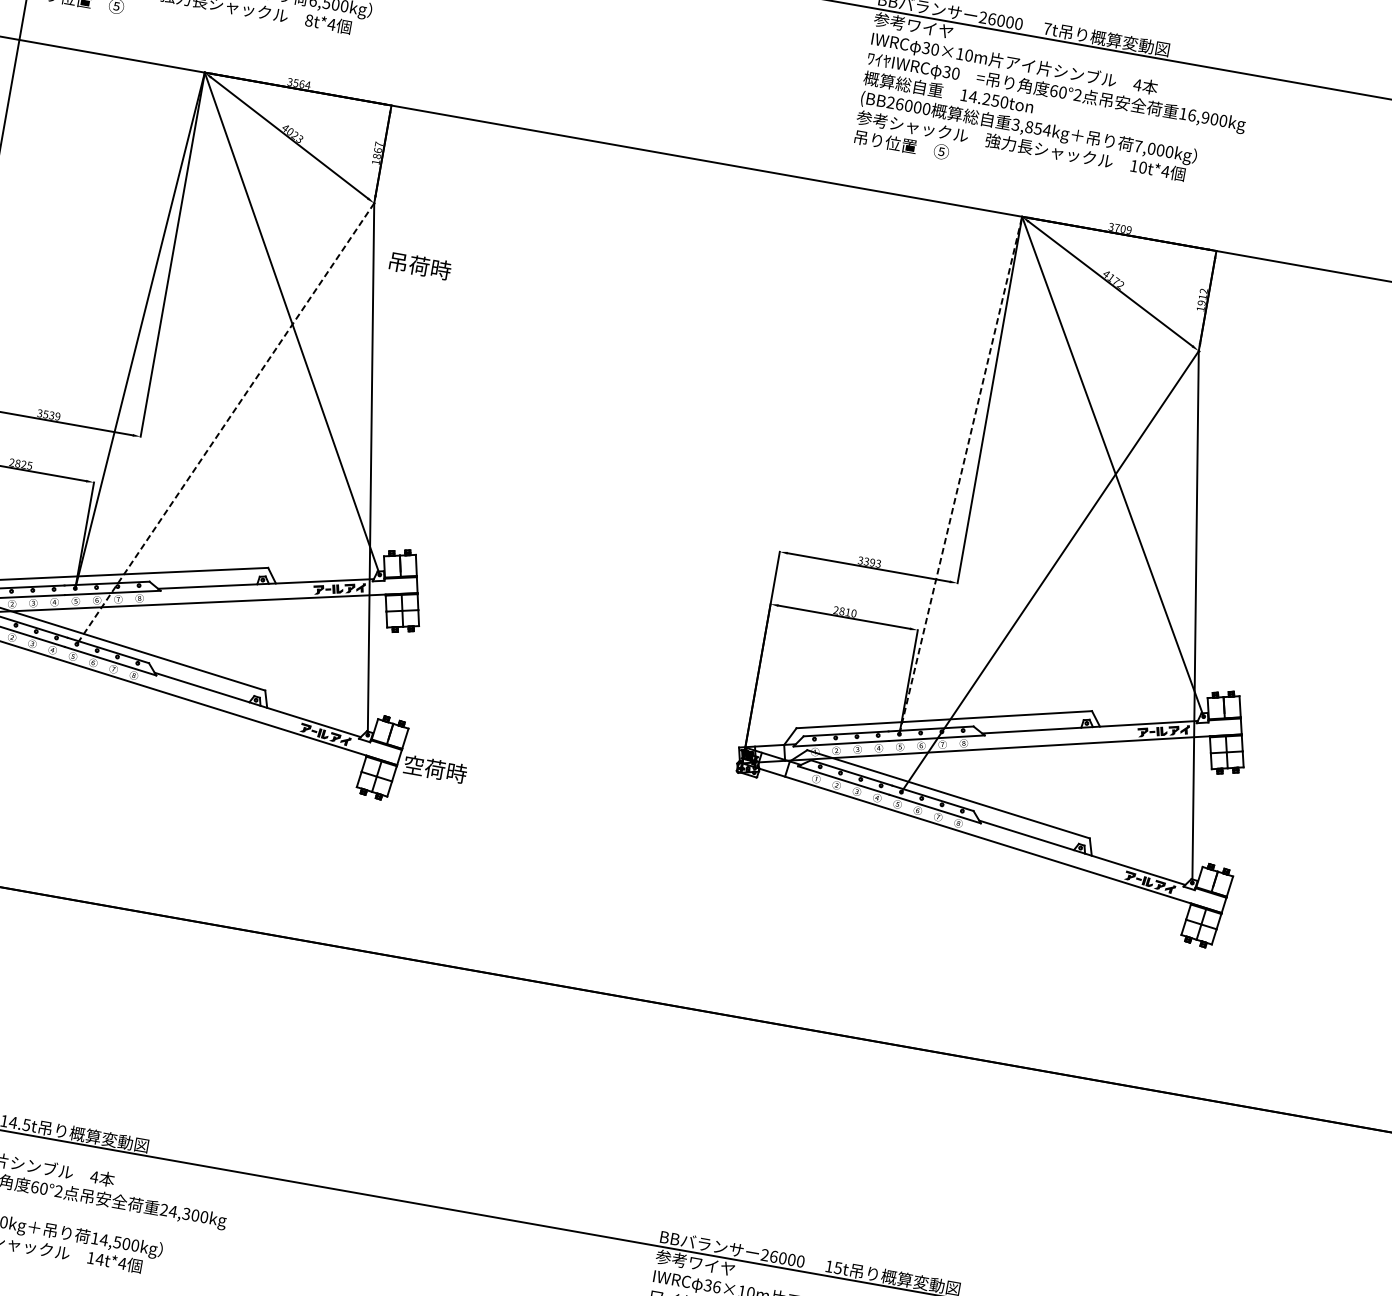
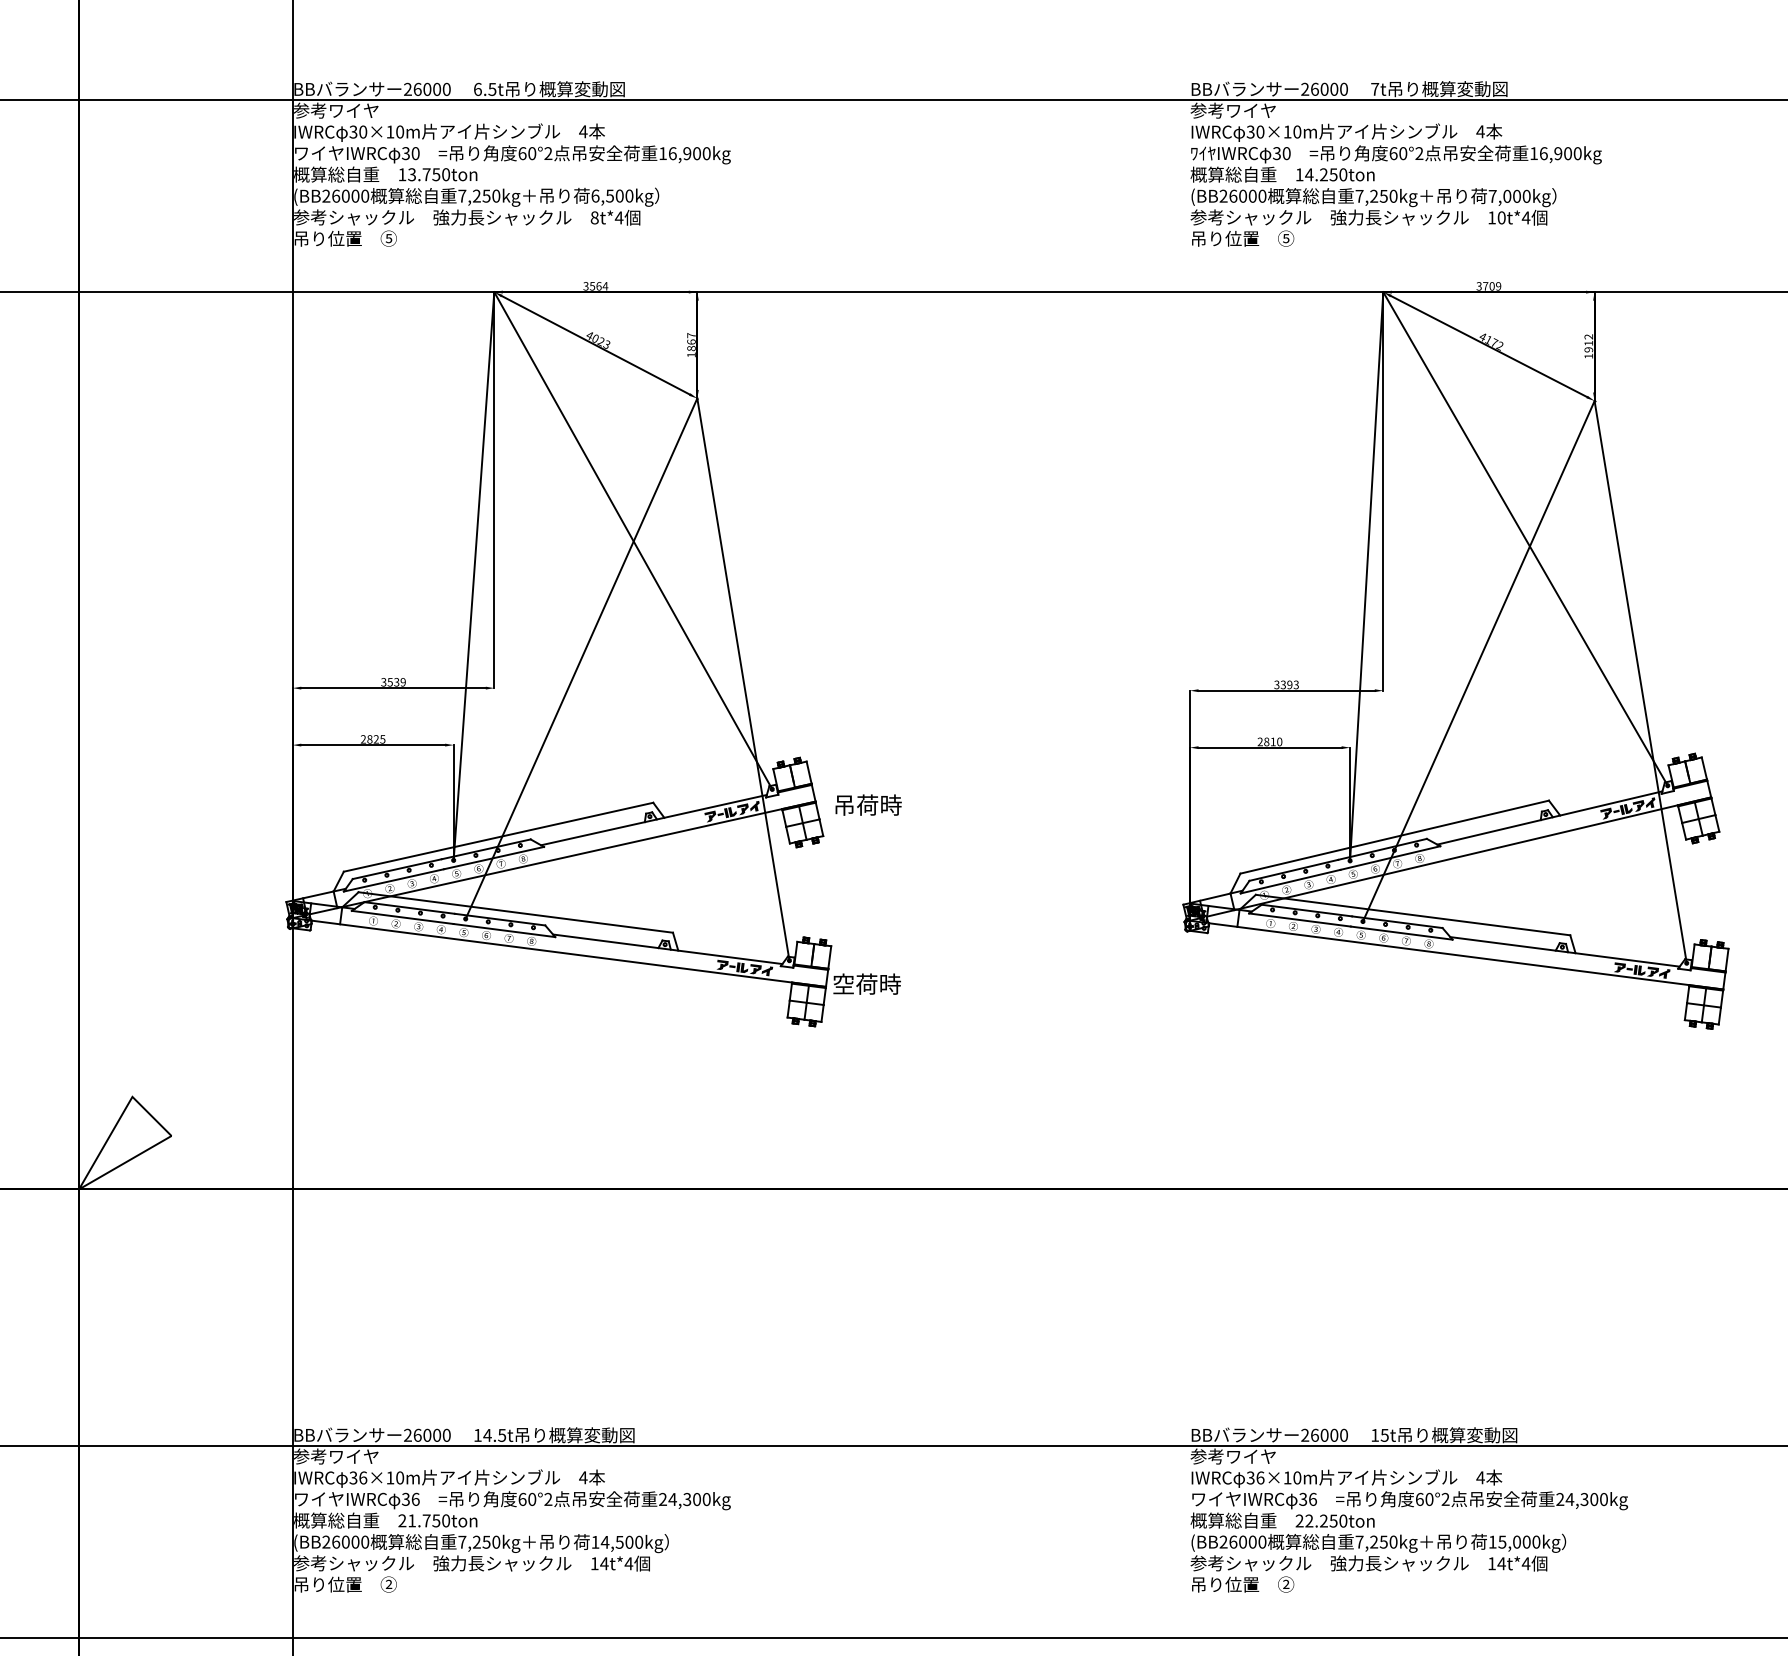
text: (1031, 126) -> (1376, 195), 3,854kg -> 7,250kg
text: (420, 265) -> (868, 804), moved
line: (225, 423) -> (581, 658), dashed -> solid
line: (960, 475) -> (1366, 576), dashed -> solid

